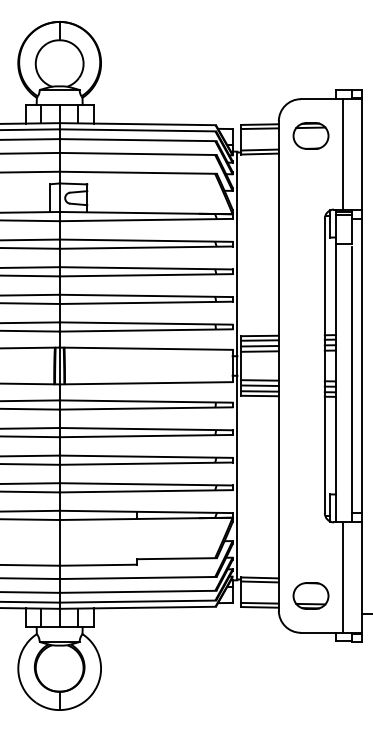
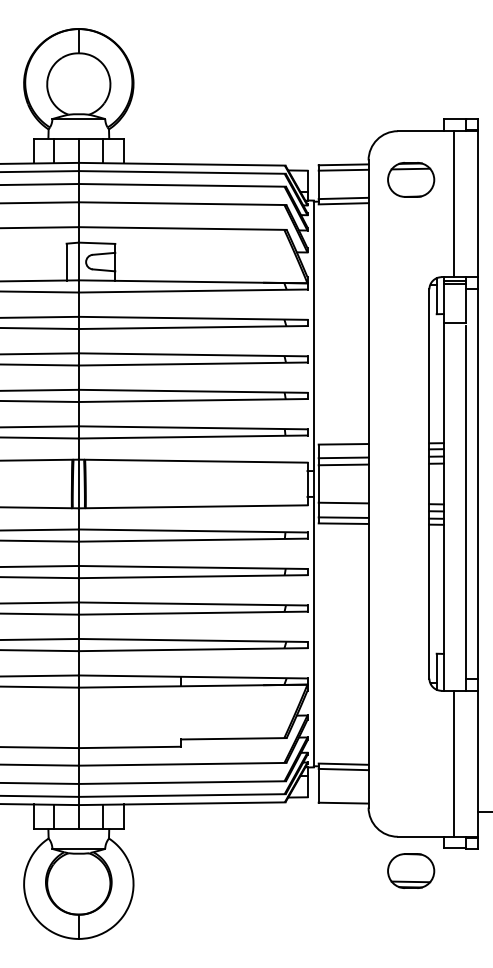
line: (259, 340) -> (343, 450), removed
line: (259, 385) -> (343, 509), removed
part: (311, 595) -> (411, 870), moved
line: (259, 603) -> (343, 797), removed

